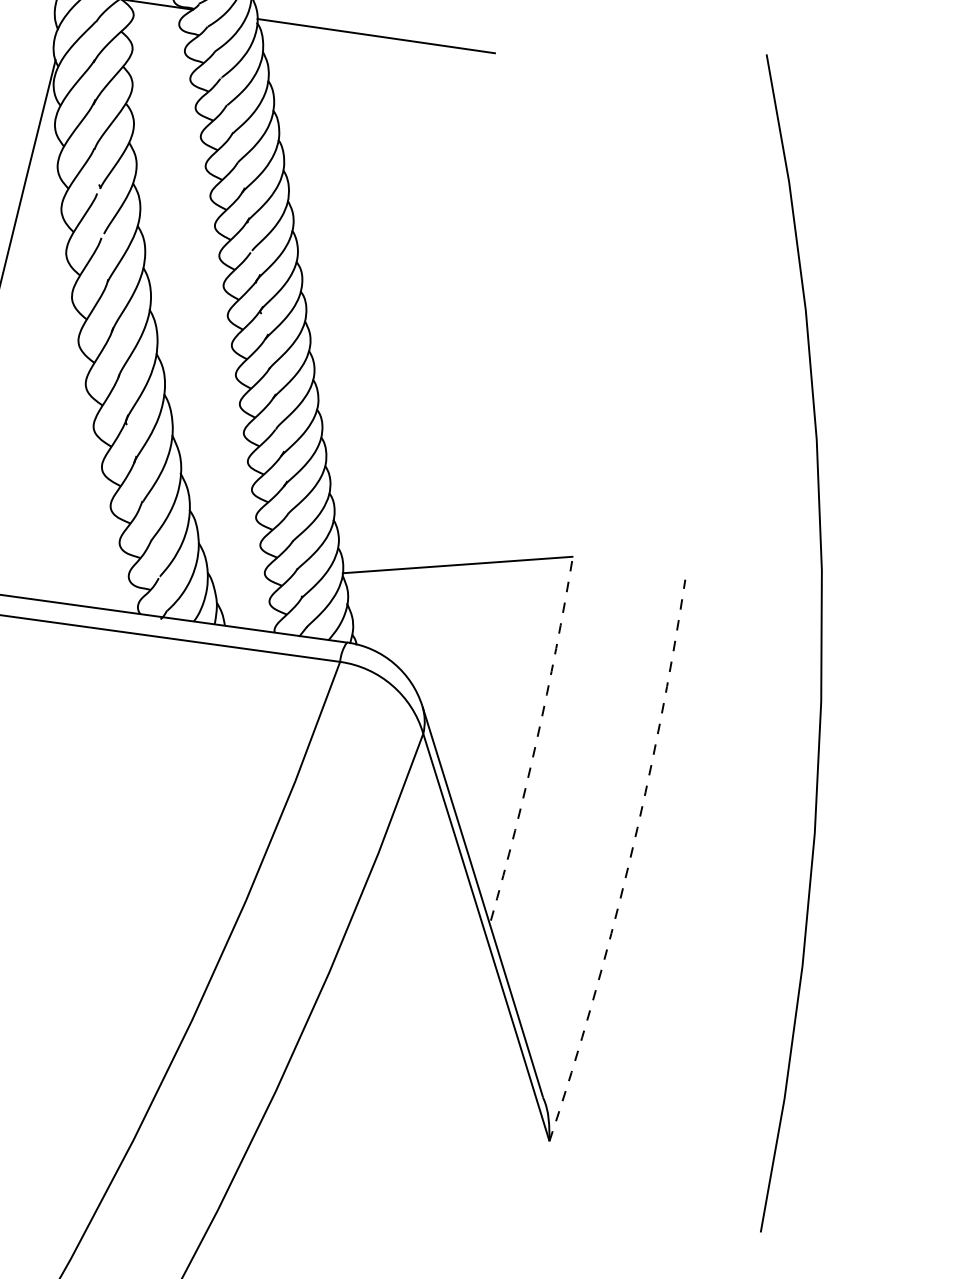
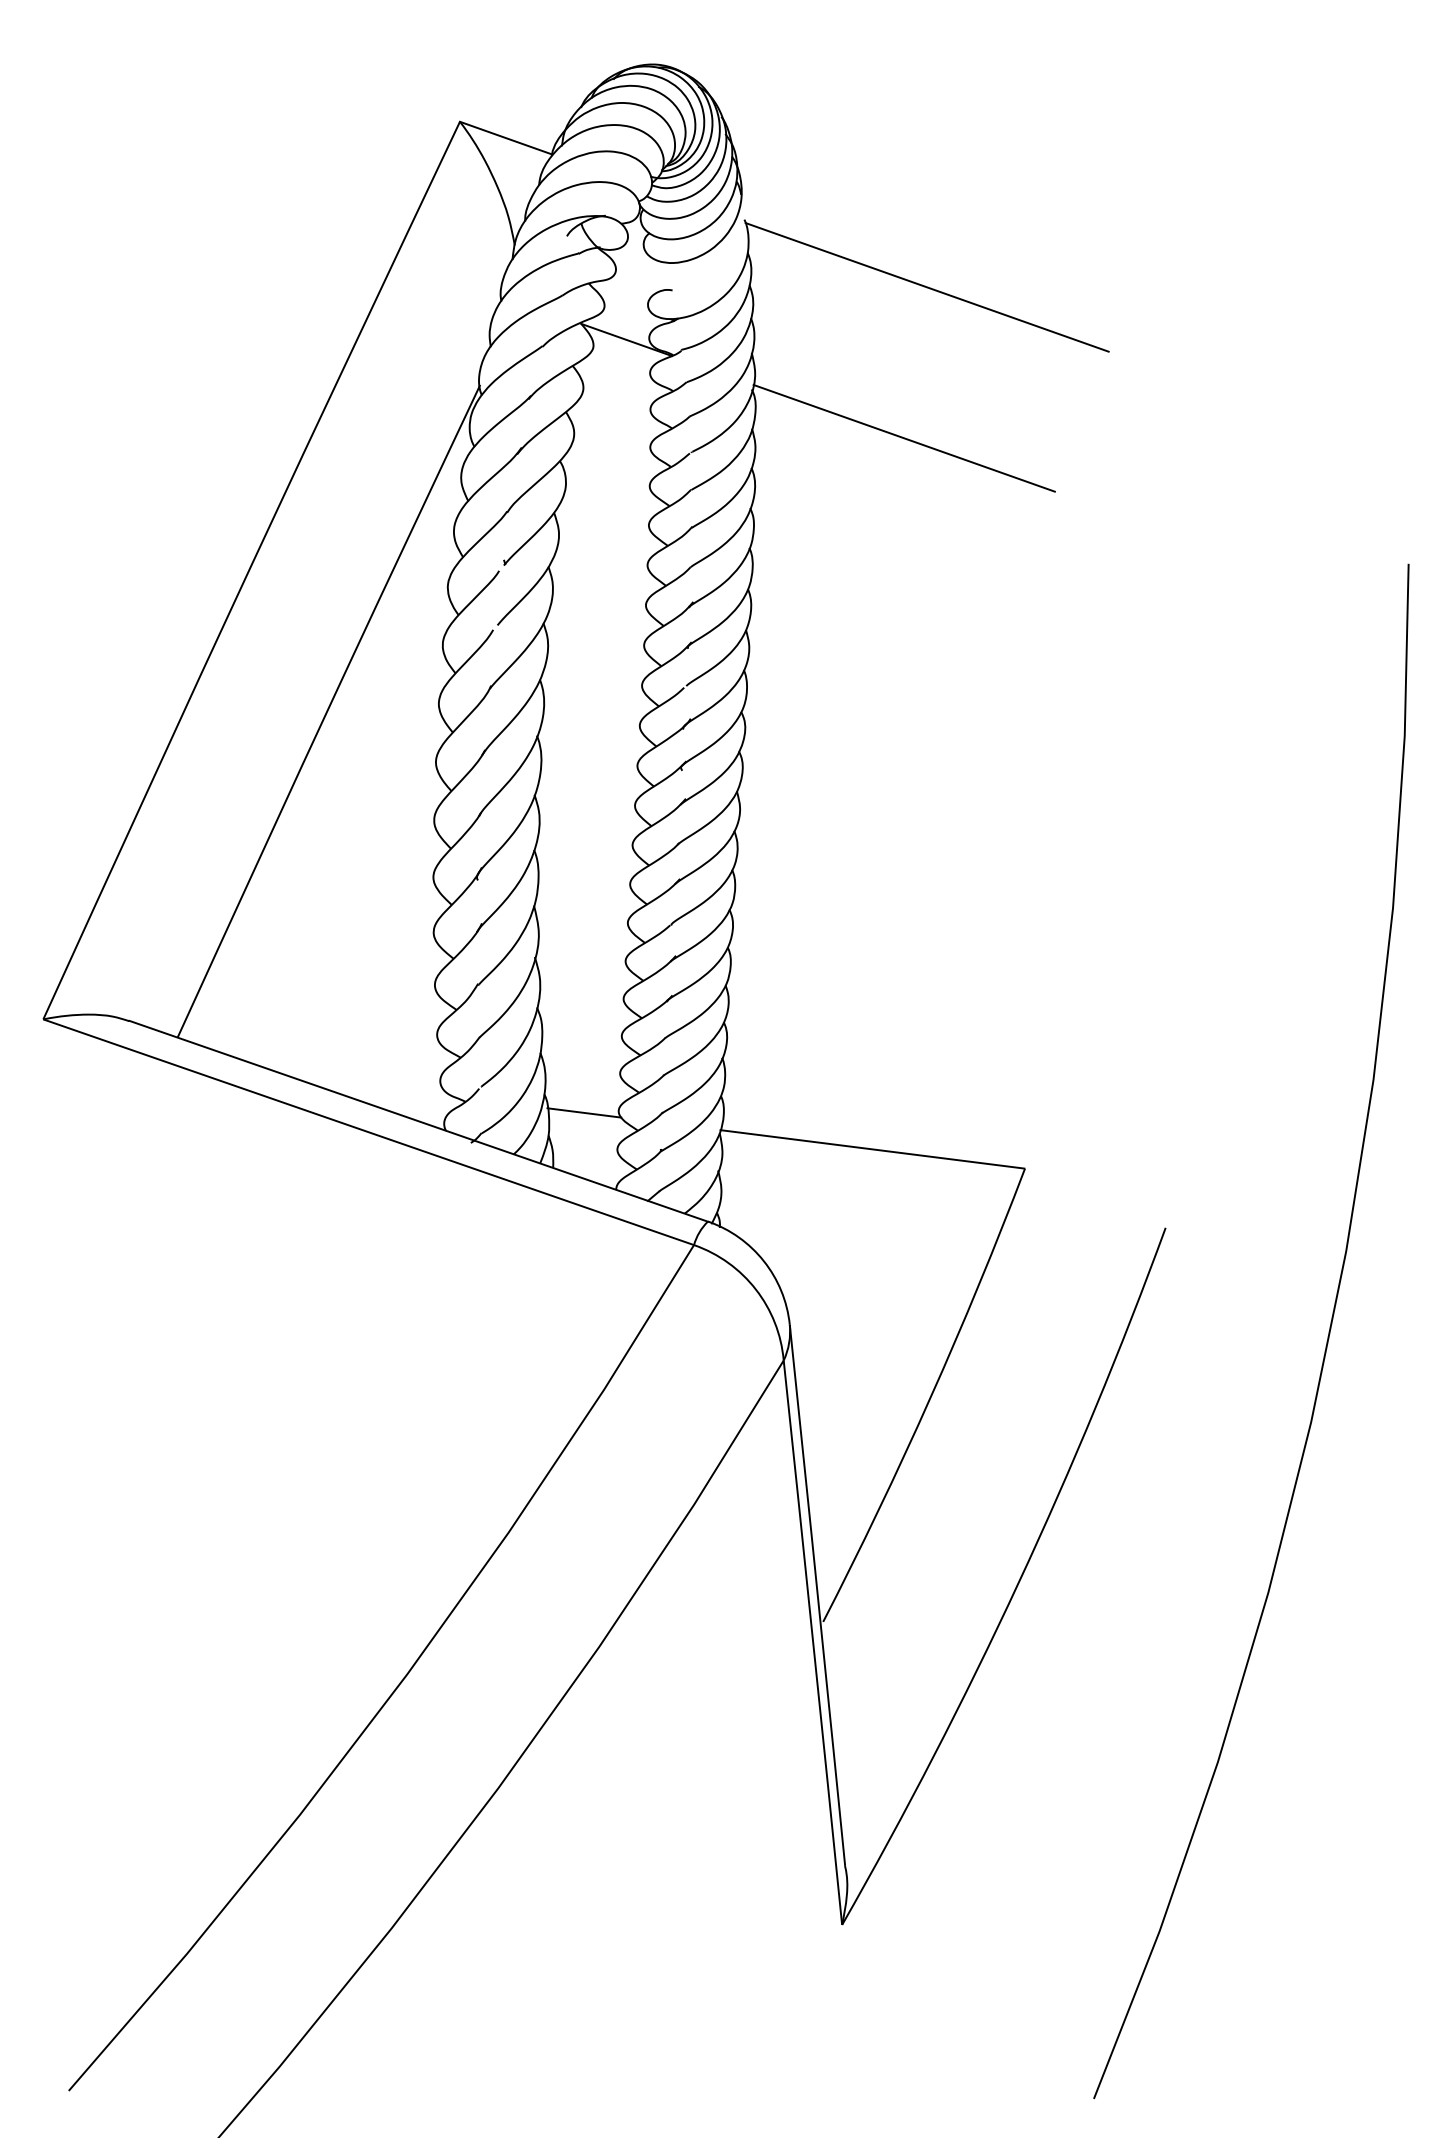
line: (239, 580) -> (584, 1112), added
arc: (537, 740) -> (930, 1398), dashed -> solid
arc: (629, 863) -> (1018, 1583), dashed -> solid

